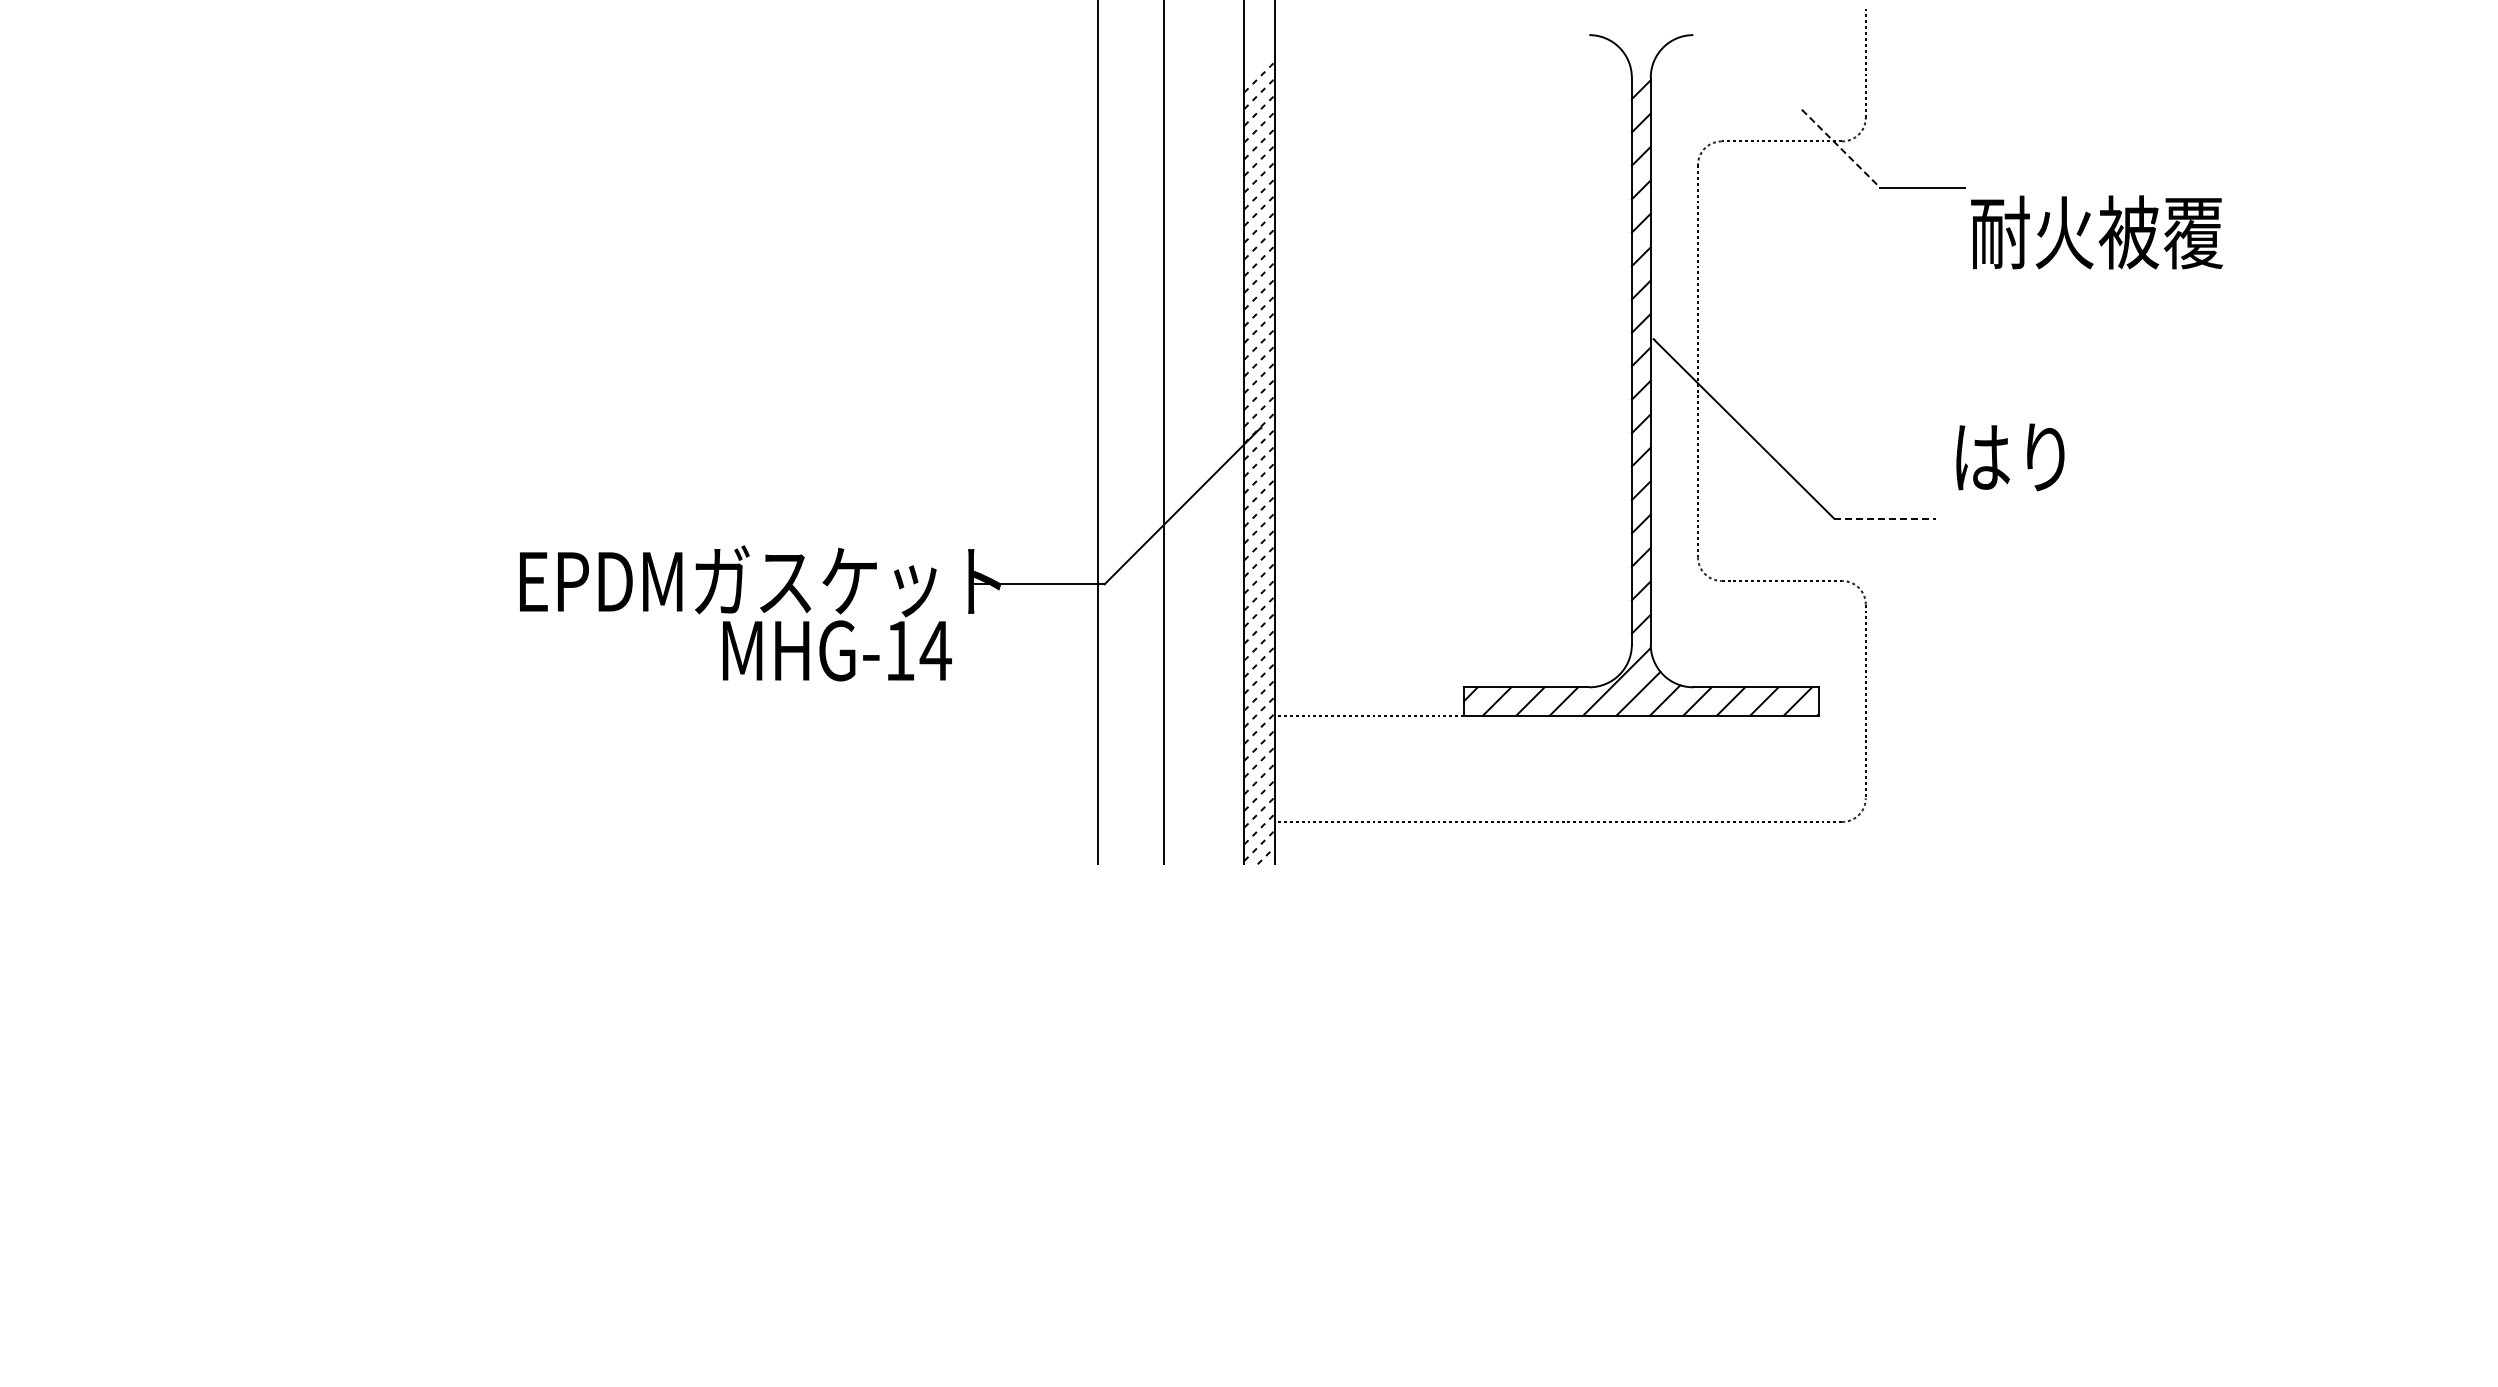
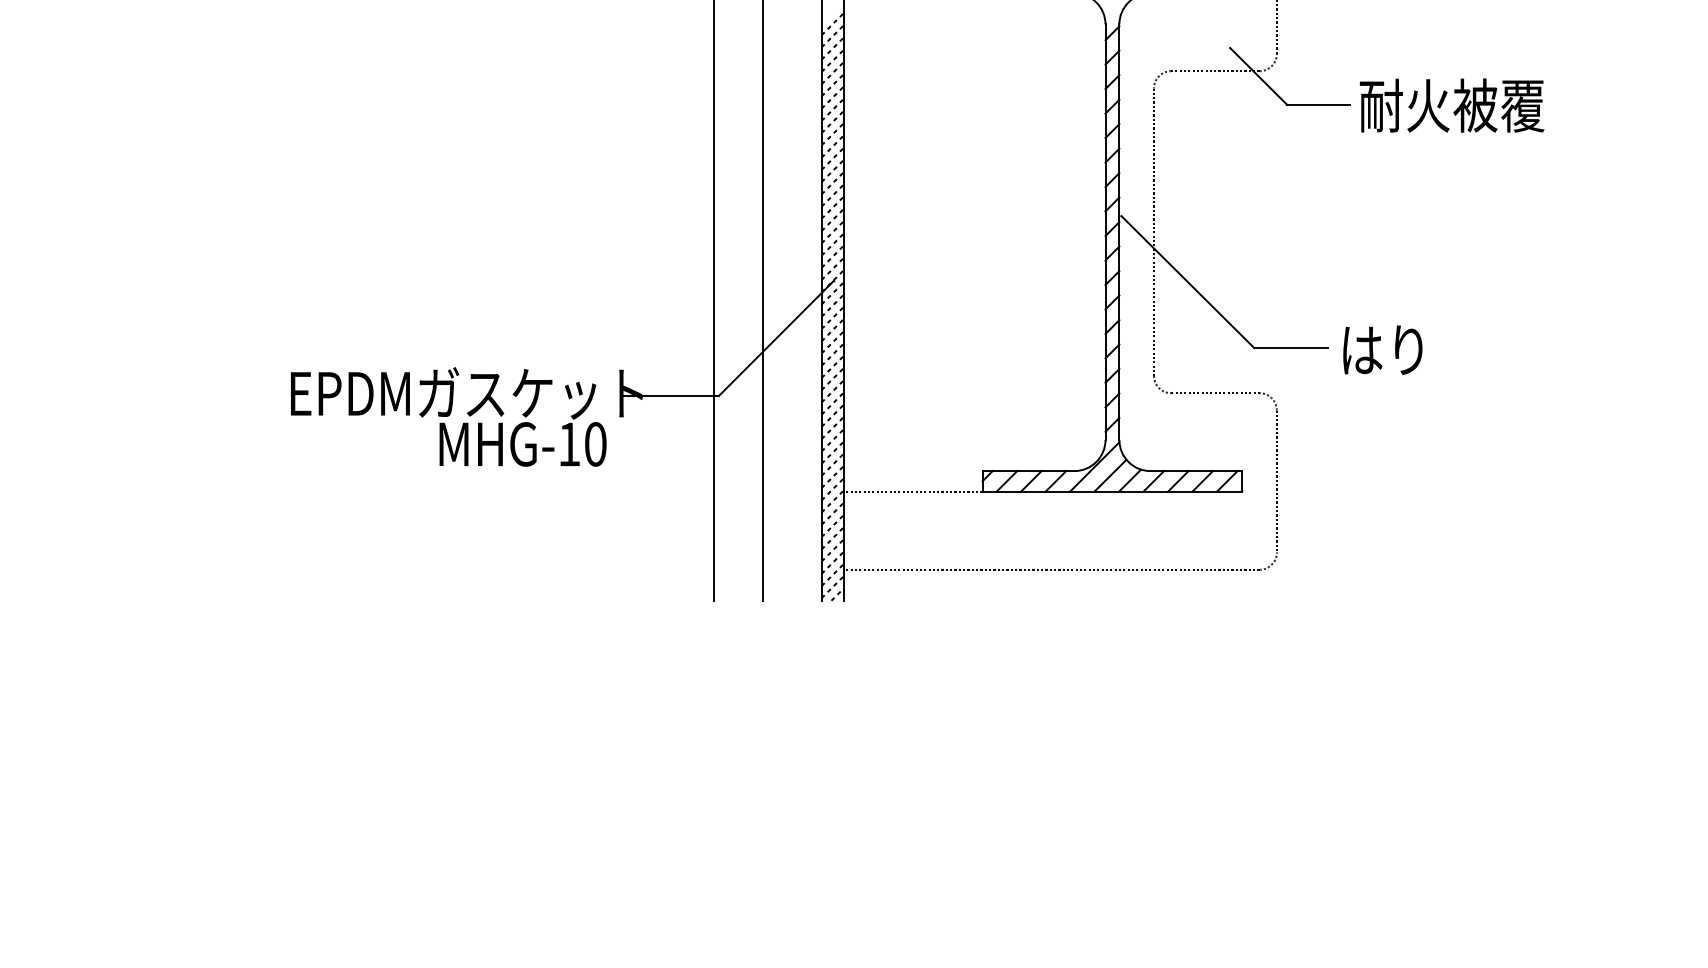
line: (1841, 149) -> (1259, 77), dashed -> solid
text: (2096, 232) -> (1451, 105), moved
text: (2010, 457) -> (1382, 350), moved
line: (1885, 518) -> (1291, 347), dashed -> solid
text: (935, 650) -> (595, 444), MHG-14 -> MHG-10

